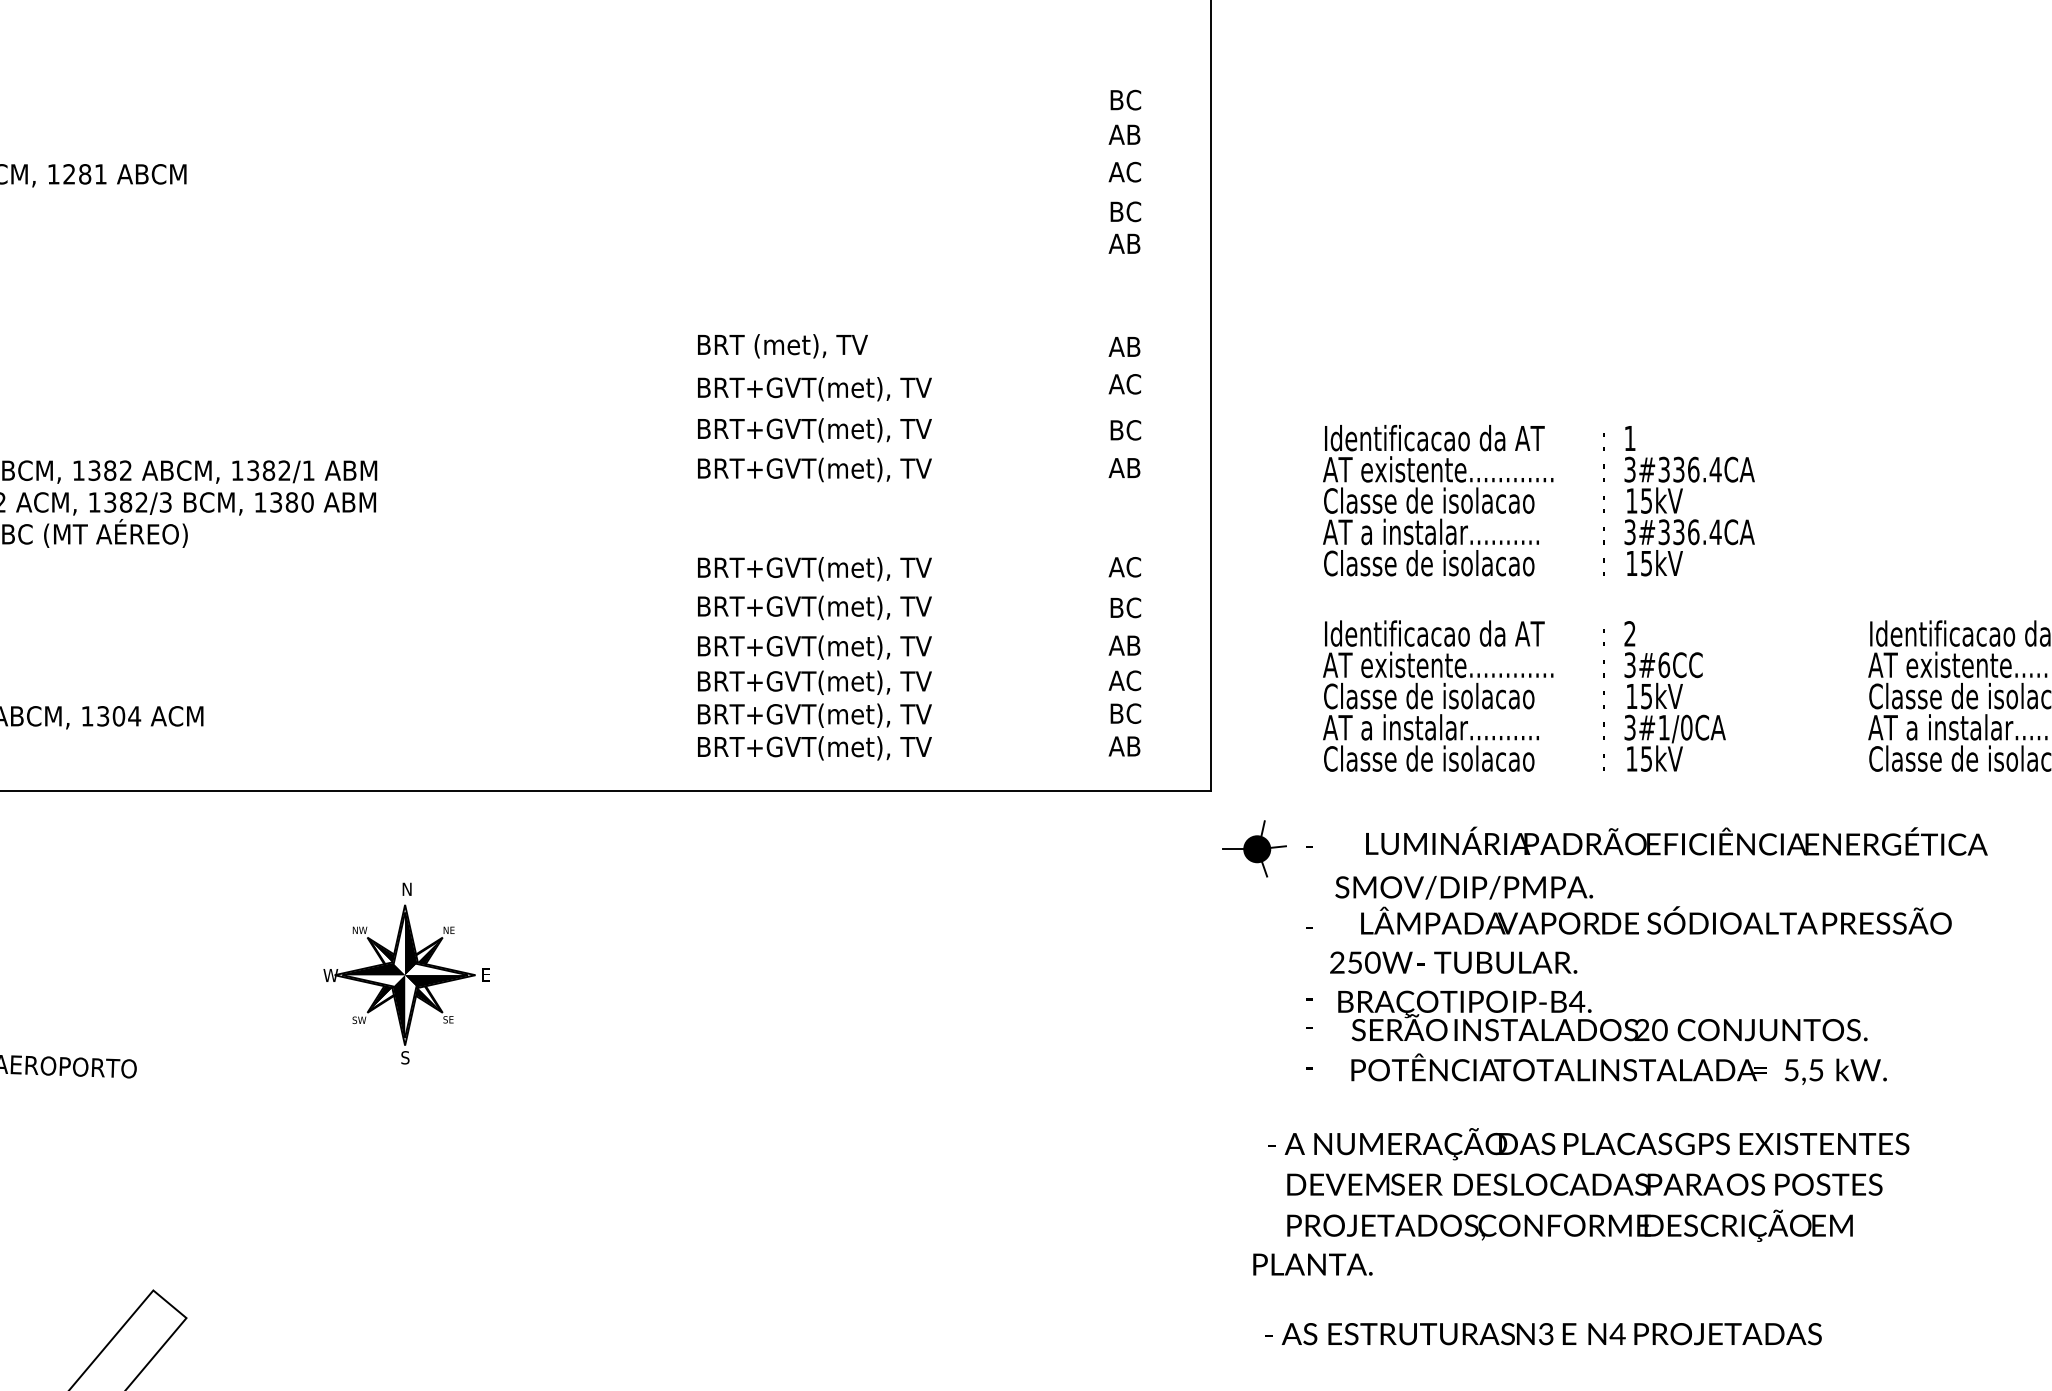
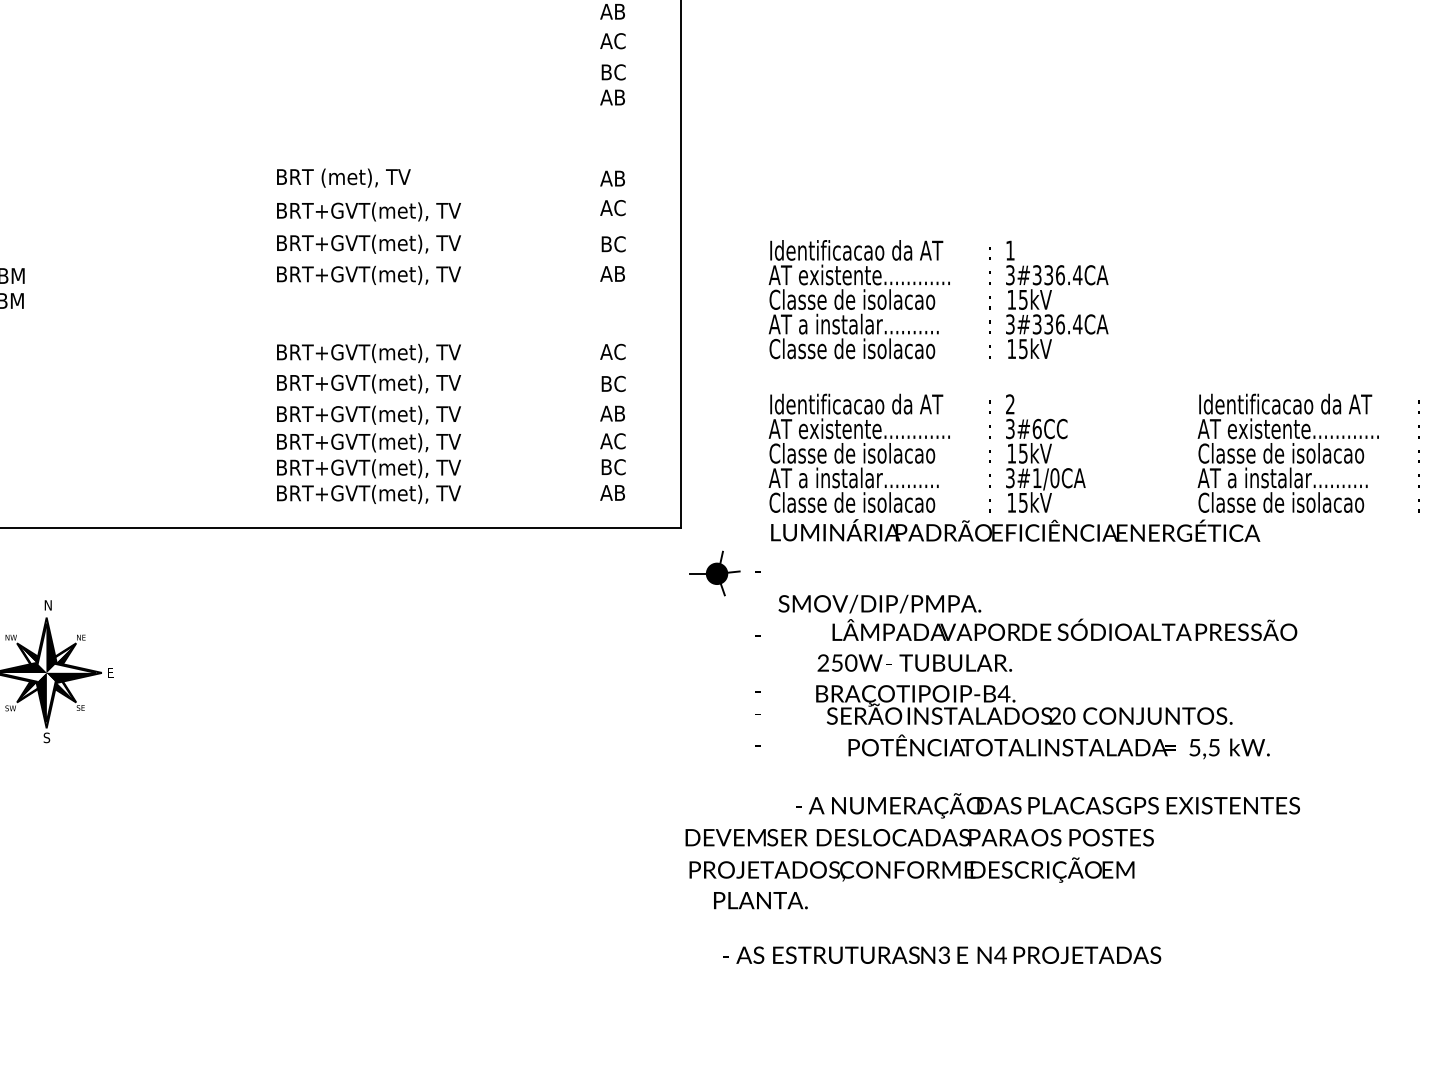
text: (1676, 840) -> (1015, 529), moved
text: (1656, 920) -> (1064, 629), moved
text: (1453, 962) -> (914, 662), moved
text: (1602, 1015) -> (1024, 704), moved
text: (1618, 1068) -> (1058, 746), moved
text: (1588, 1144) -> (1047, 806), moved
text: (1584, 1184) -> (919, 837), moved
text: (1569, 1225) -> (911, 869), moved

